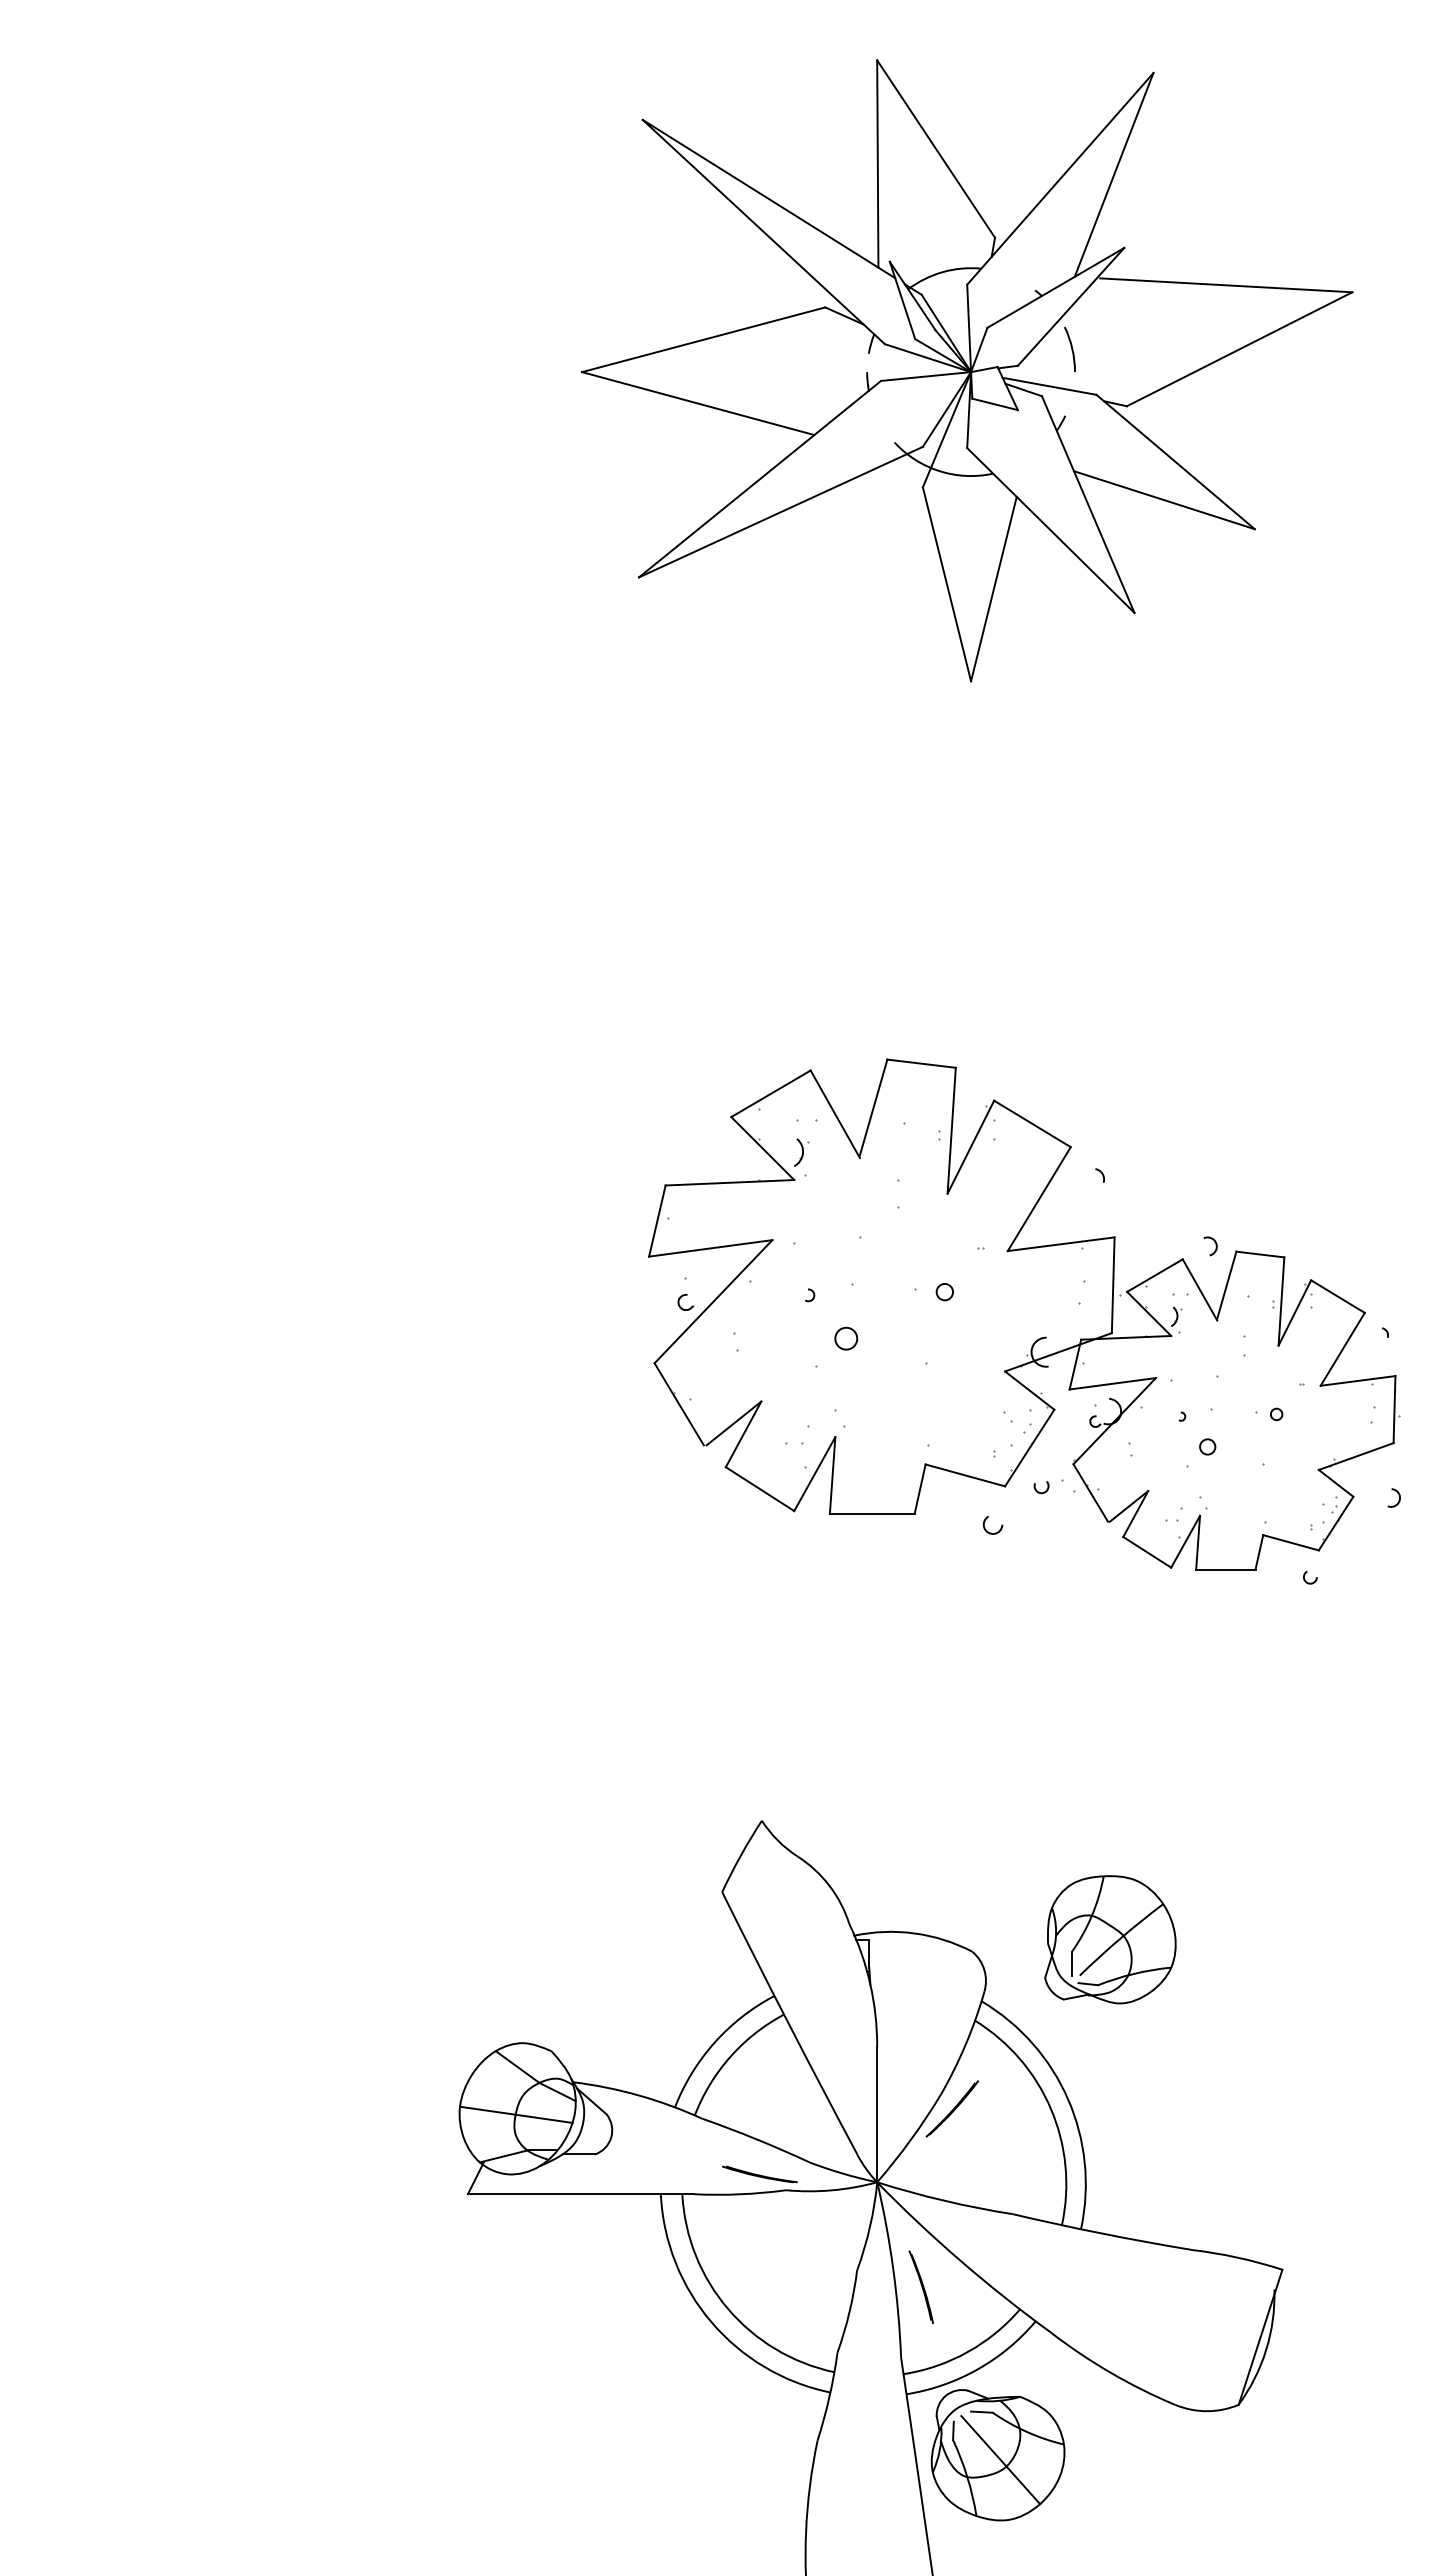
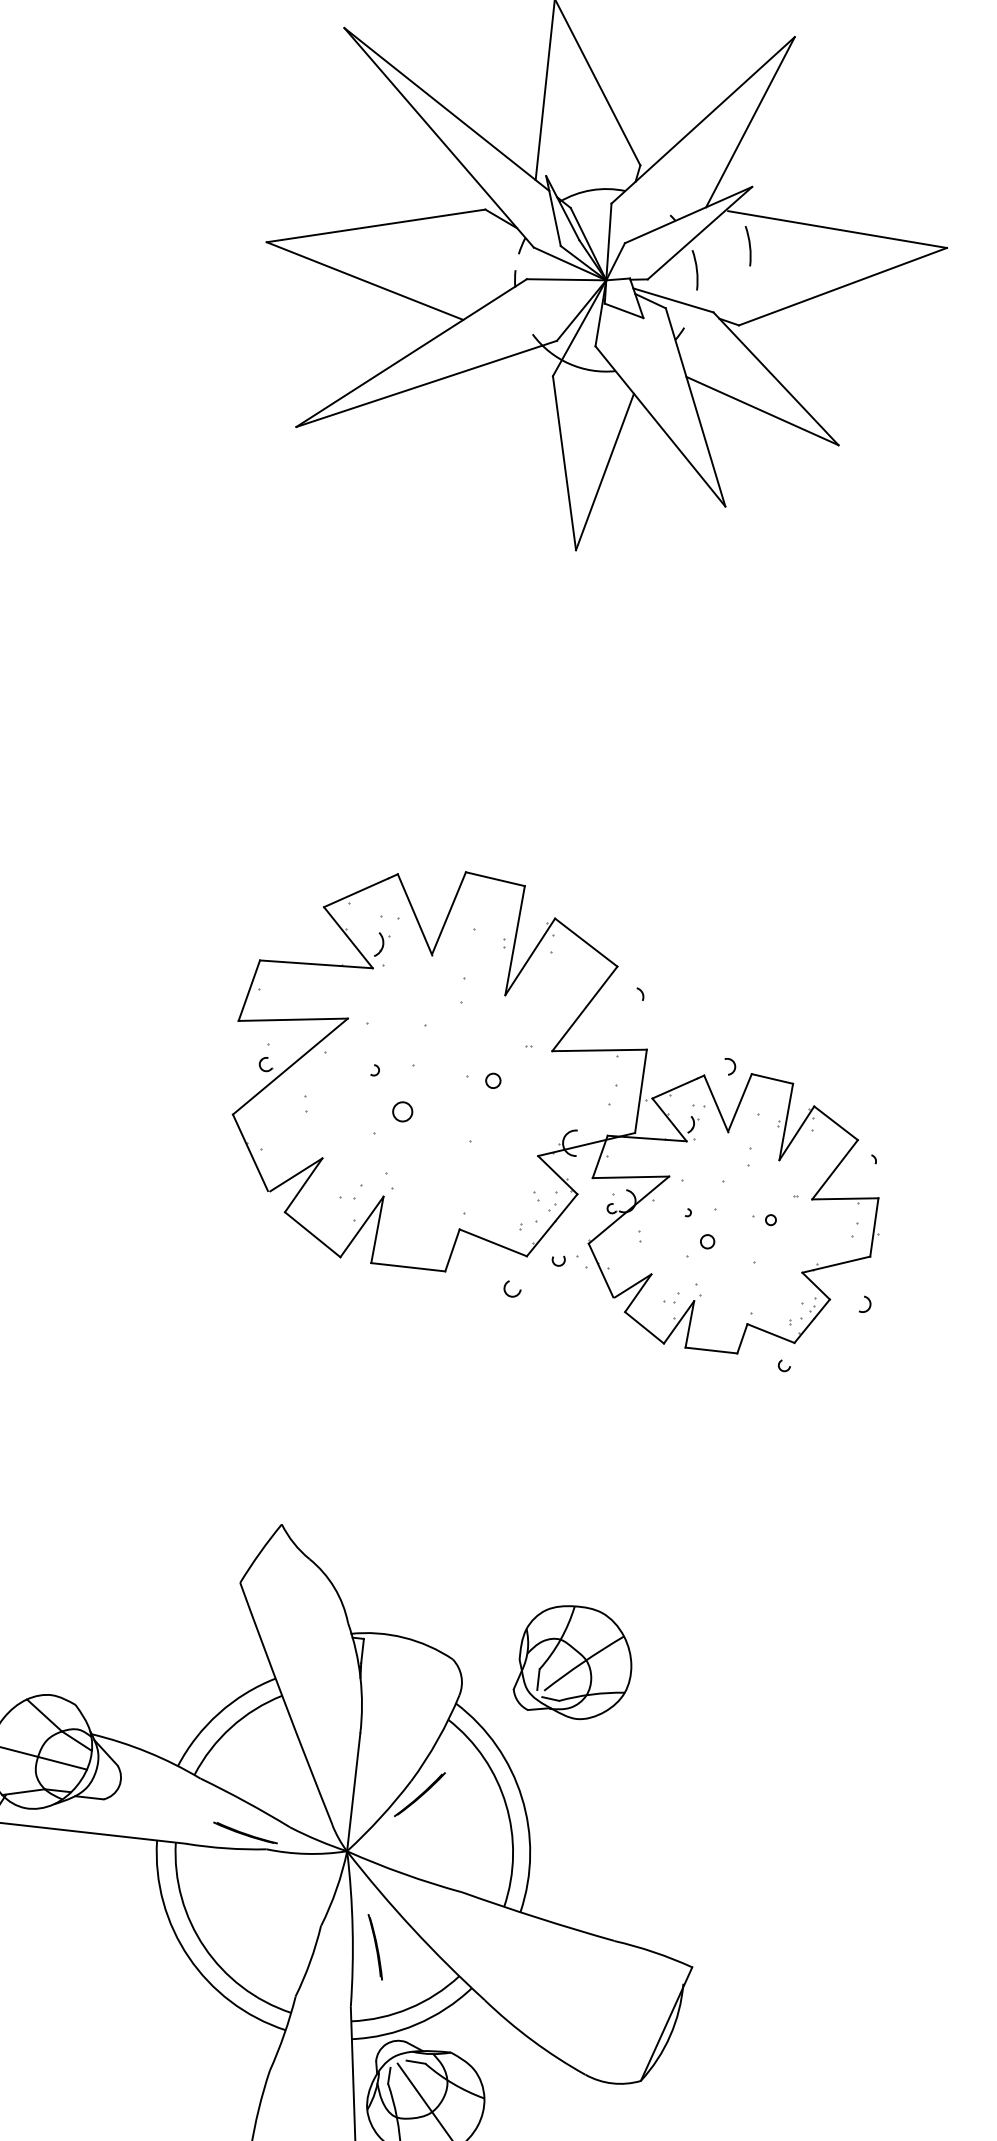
arc: (1128, 315) -> (749, 246), added

